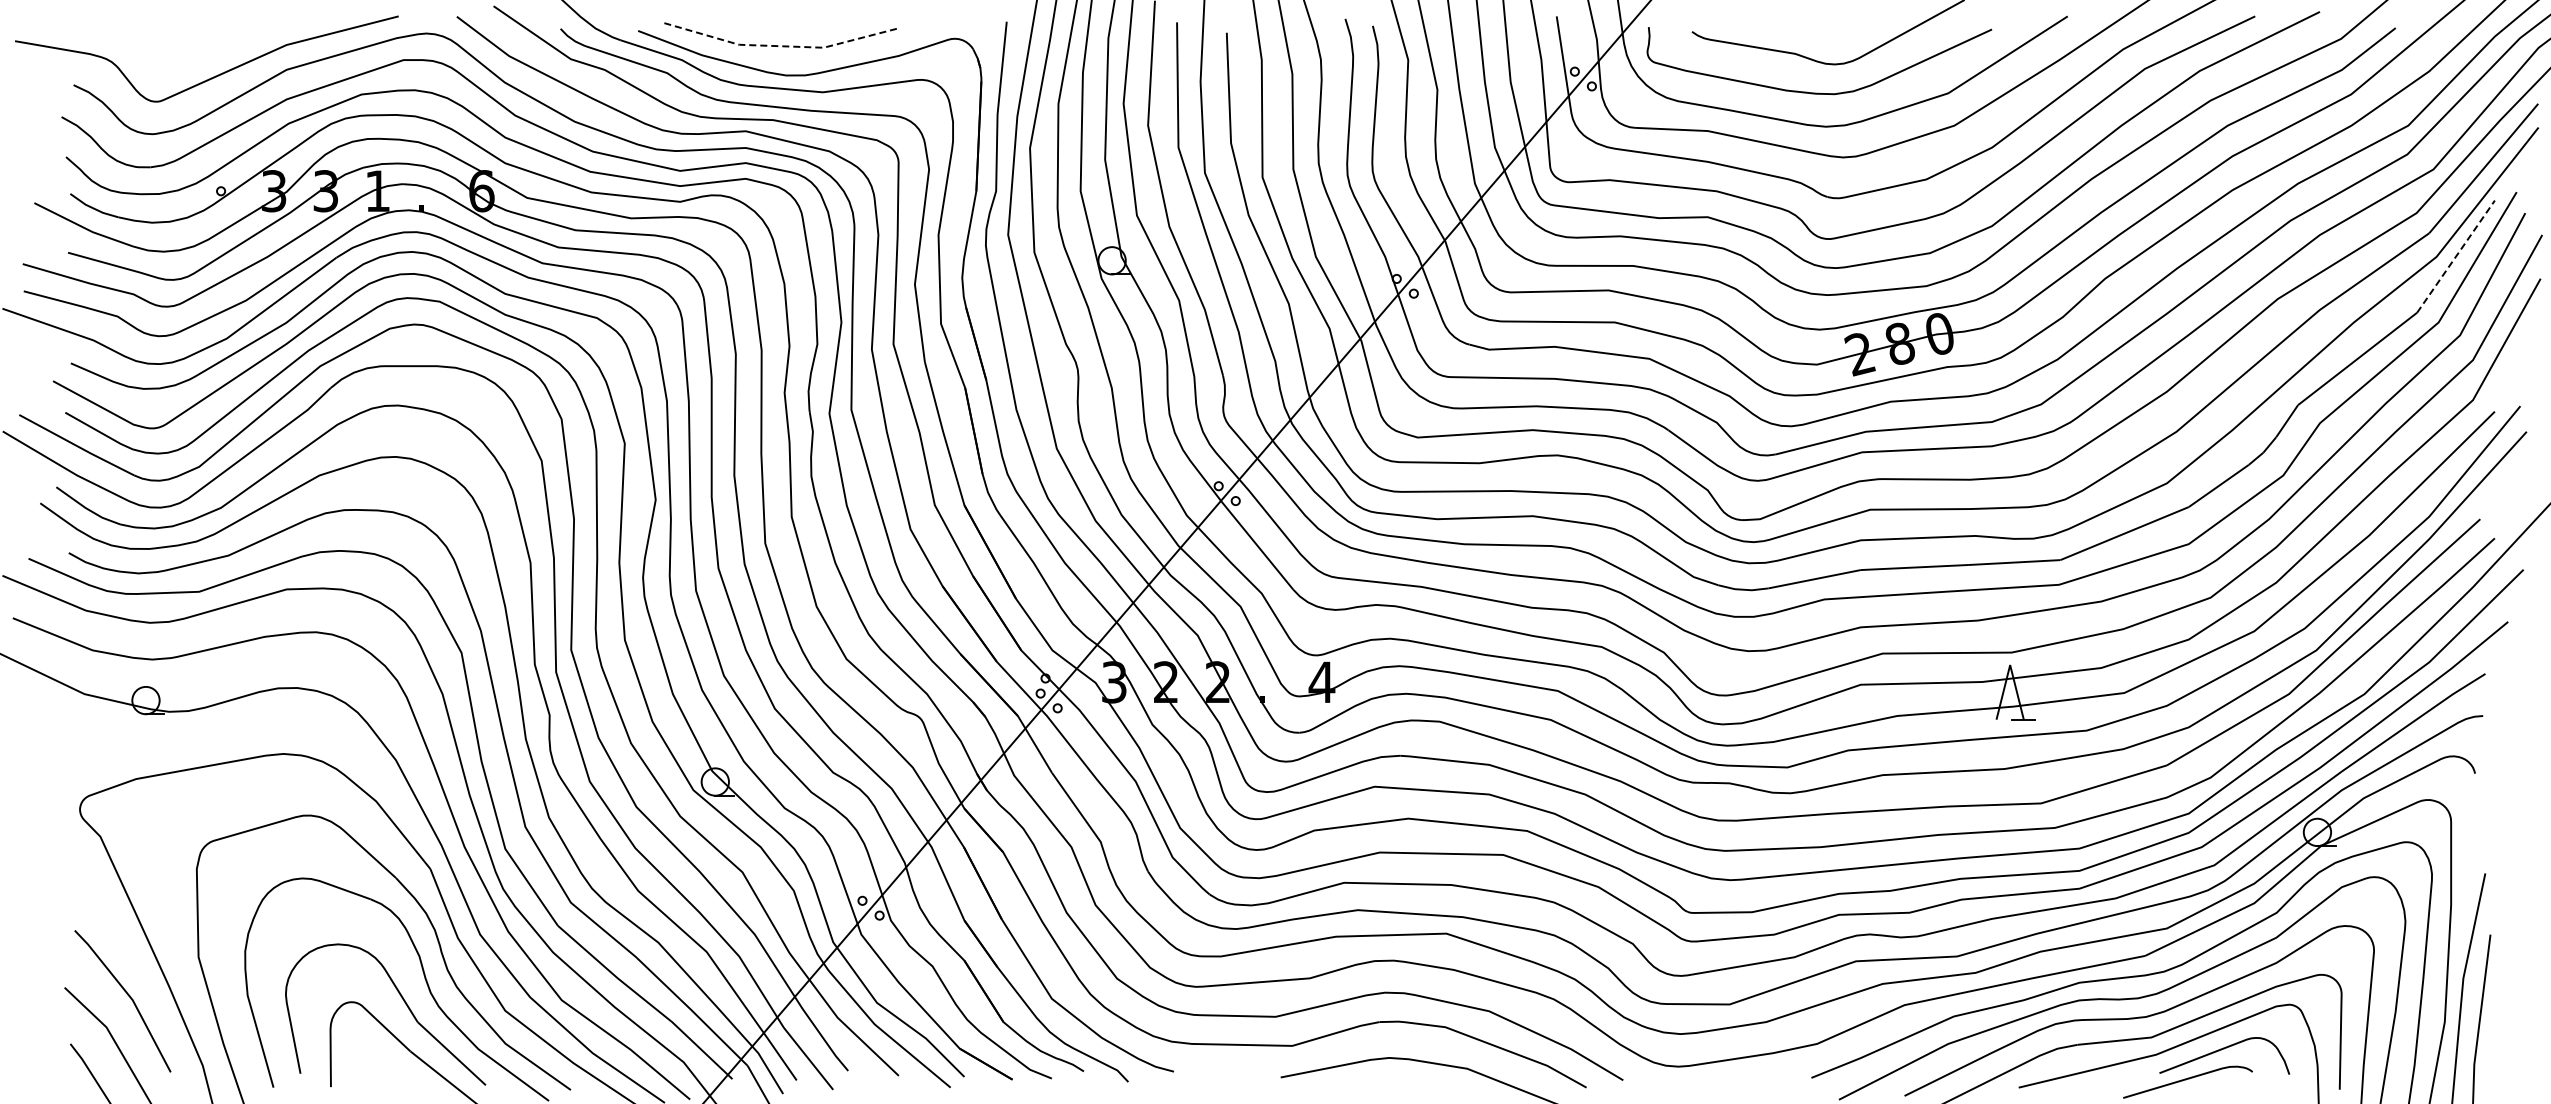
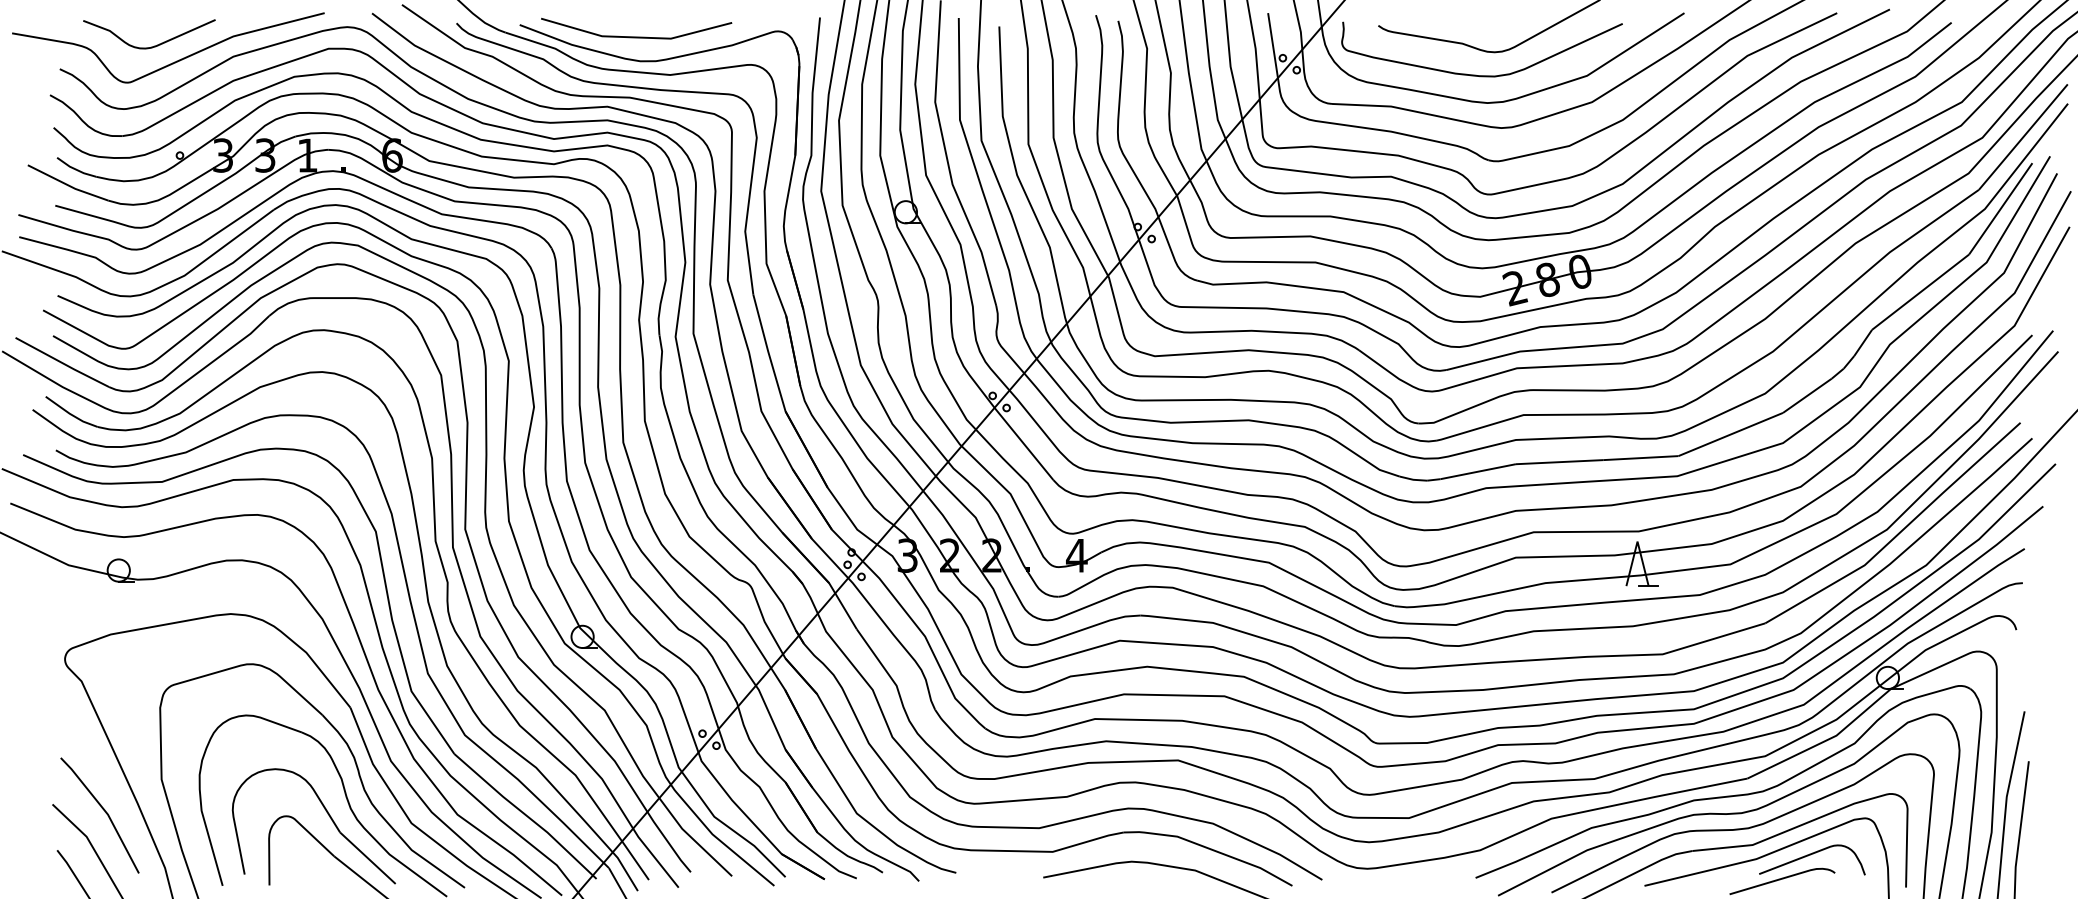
line: (782, 46) -> (637, 37), dashed -> solid
curve: (189, 56) -> (154, 45), added
line: (2456, 256) -> (2001, 208), dashed -> solid

